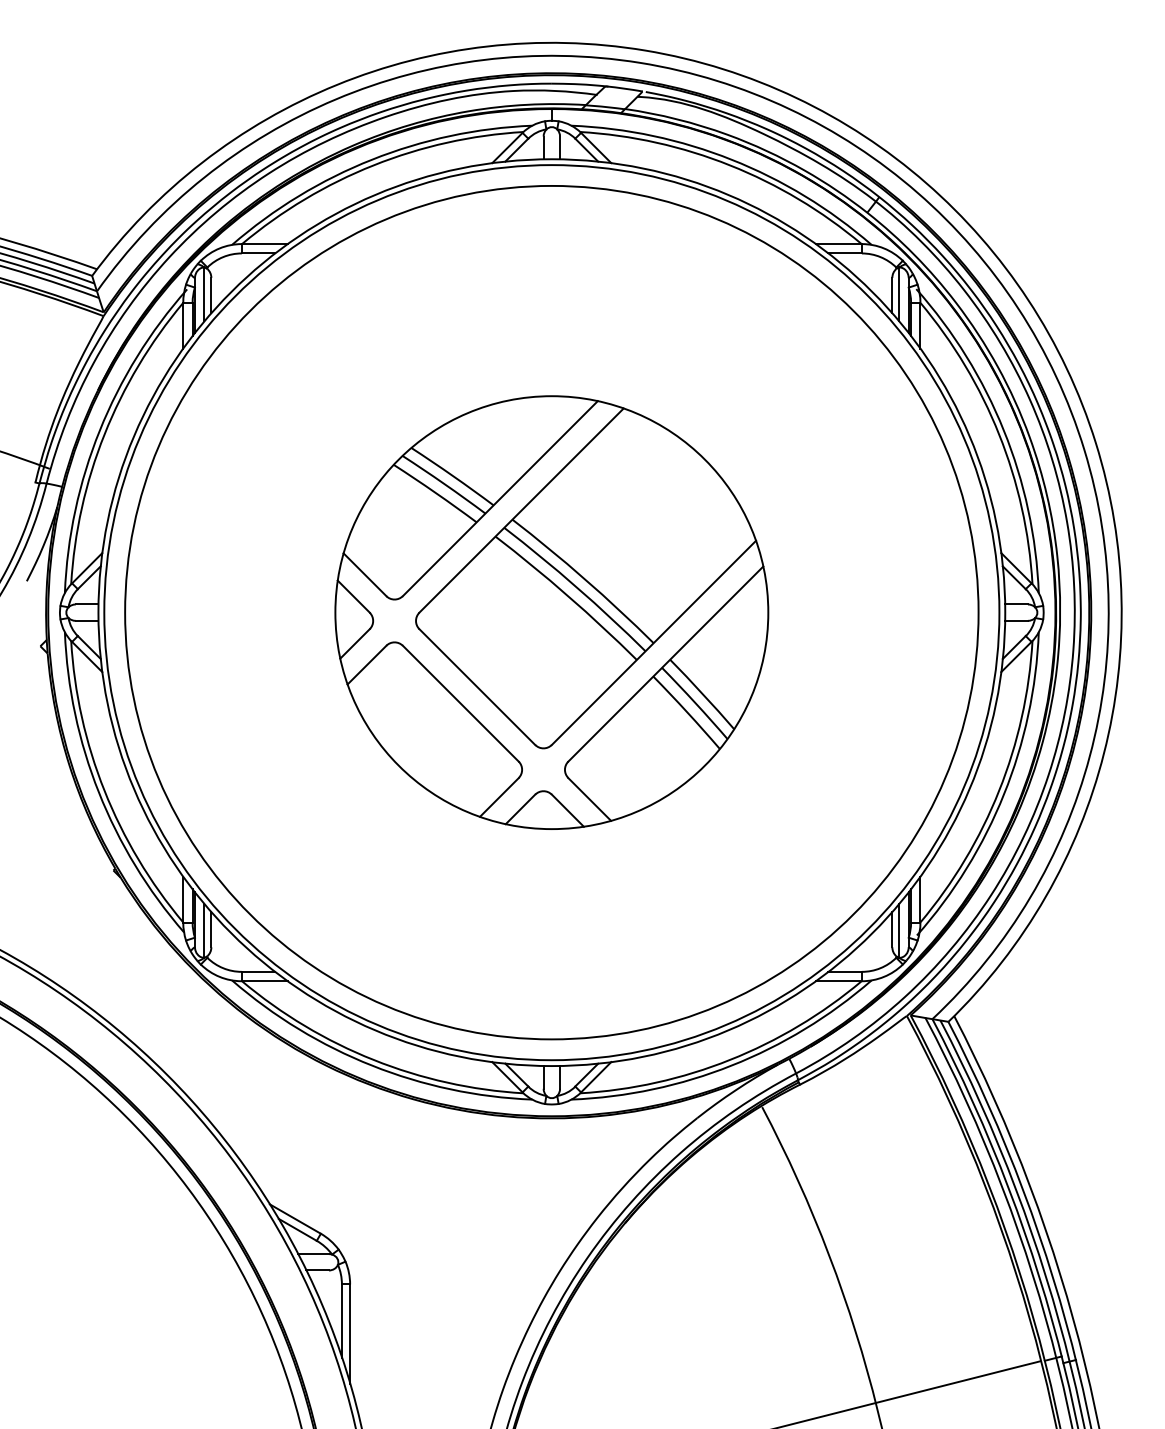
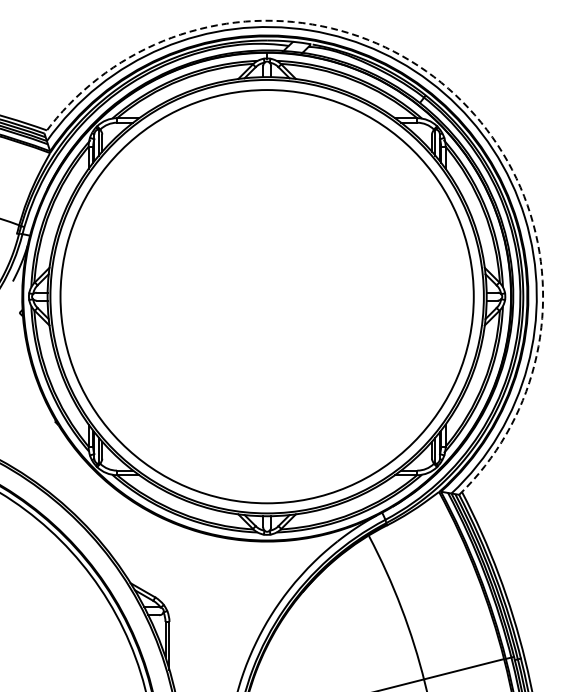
arc: (926, 182) -> (448, 88), solid -> dashed
part: (550, 612) -> (266, 296), removed

